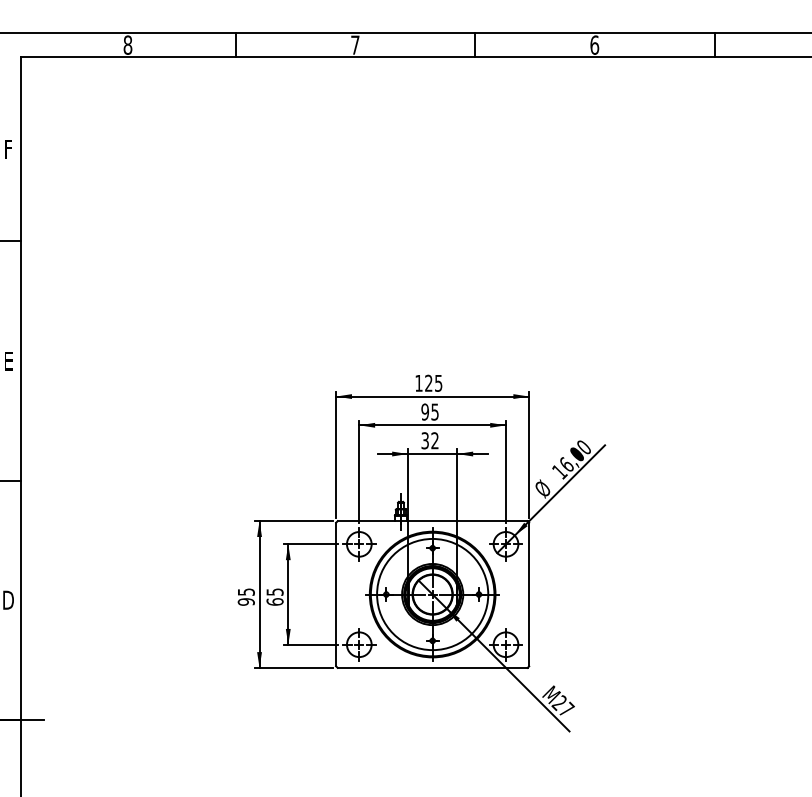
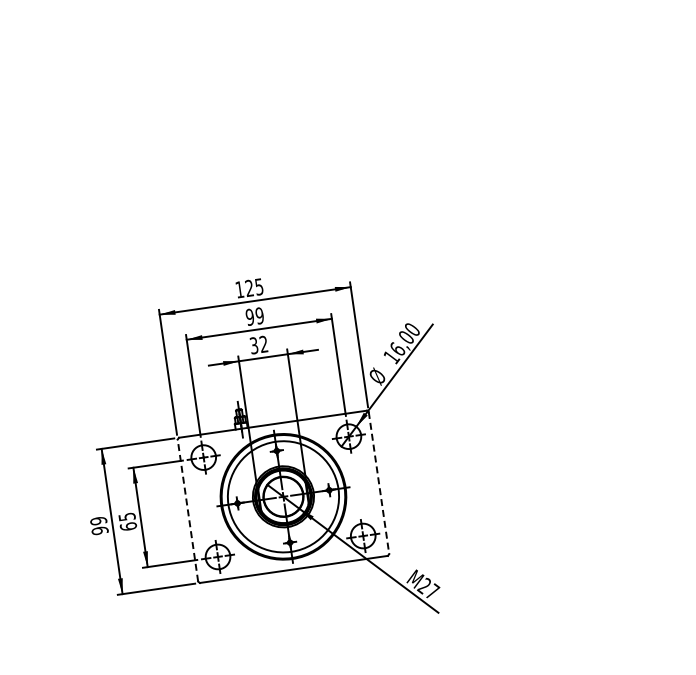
text: (434, 411) -> (259, 315), 95 -> 99
text: (245, 591) -> (97, 520), 95 -> 99
line: (336, 594) -> (188, 510), solid -> dashed
line: (529, 594) -> (379, 482), solid -> dashed

